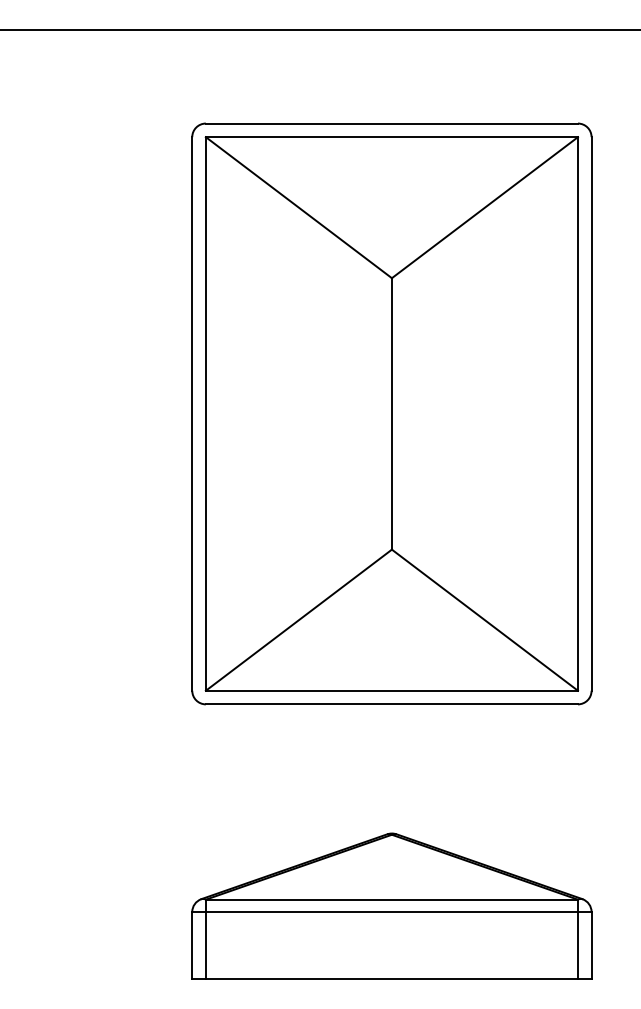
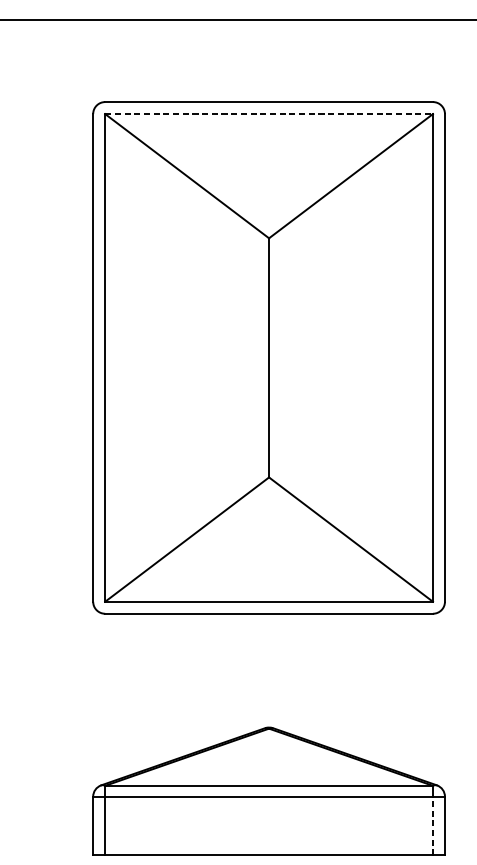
line: (392, 137) -> (269, 114), solid -> dashed
line: (577, 944) -> (432, 825), solid -> dashed

